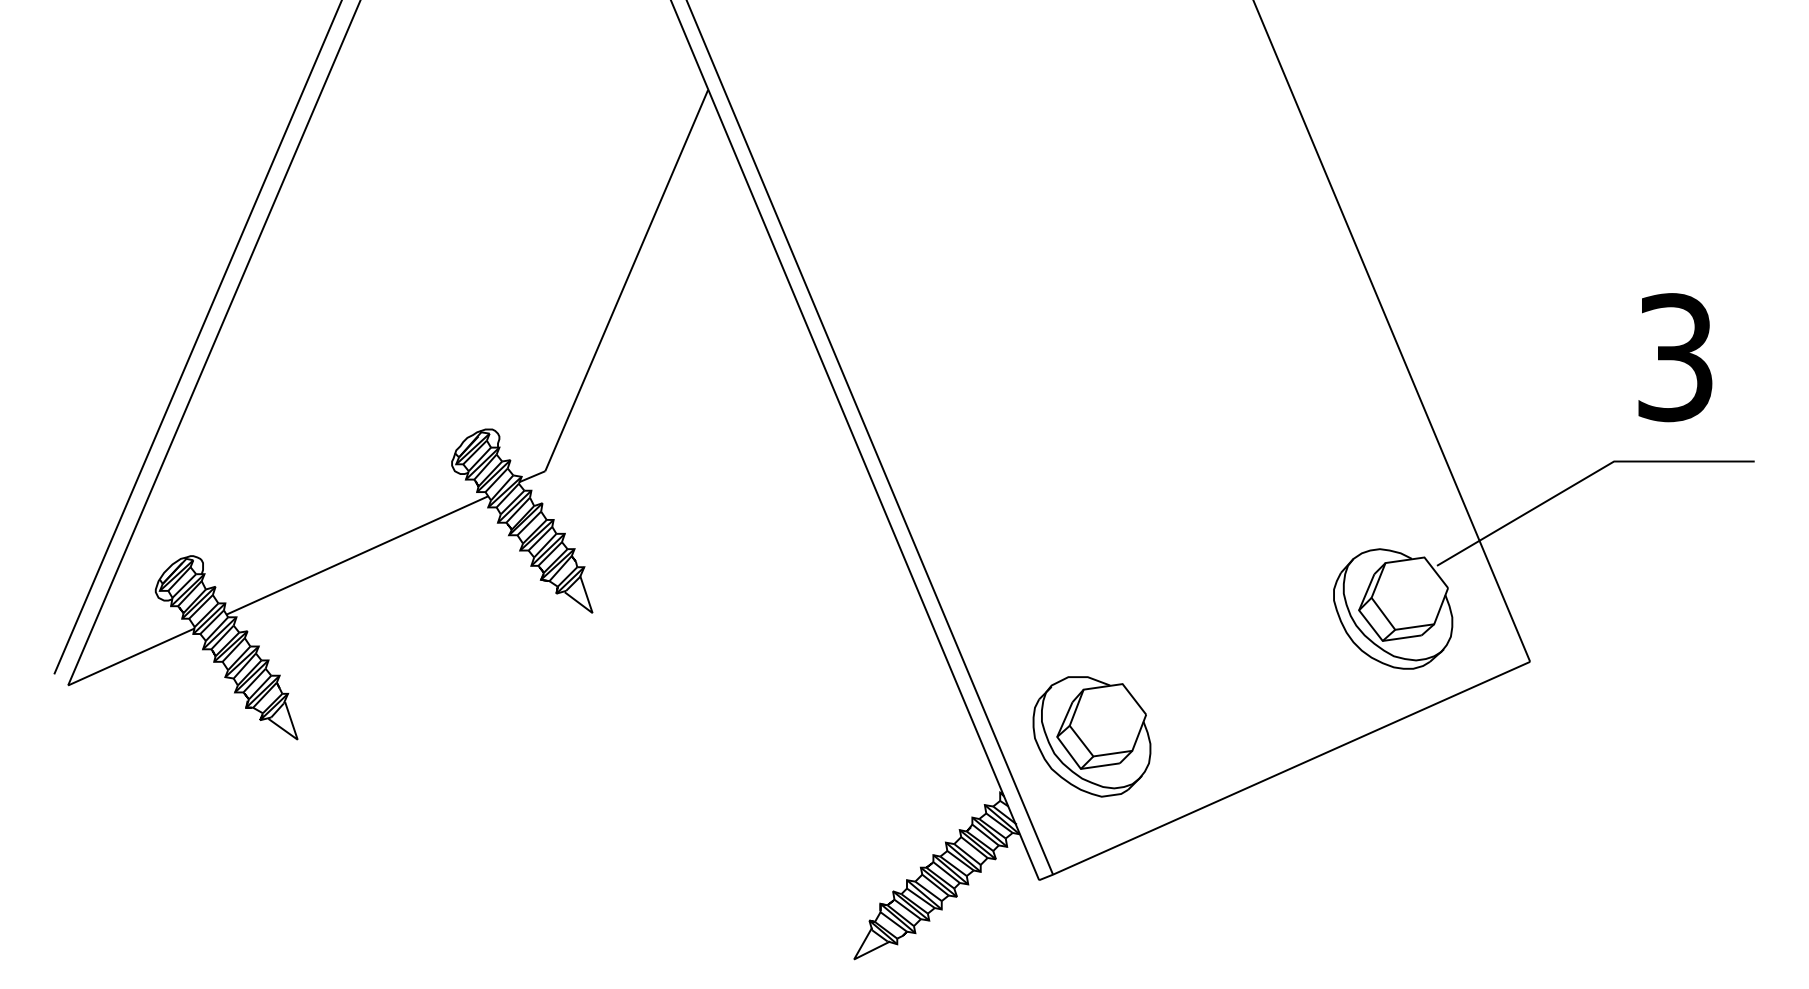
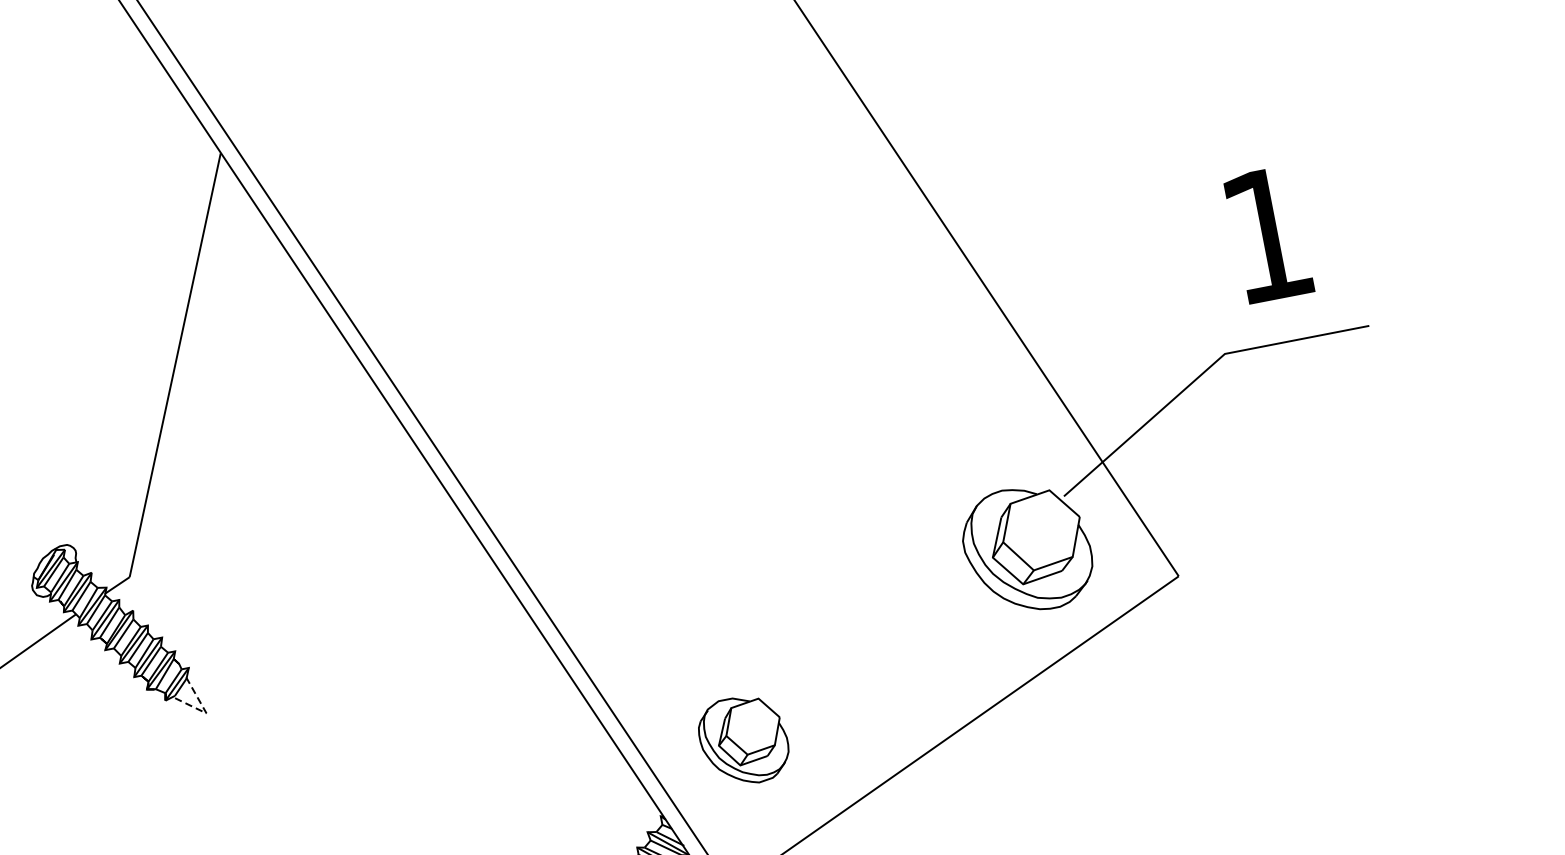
text: (1675, 357) -> (1267, 234), 3 -> 1
line: (591, 611) -> (205, 711), solid -> dashed
part: (1091, 736) -> (743, 740), size x0.7

